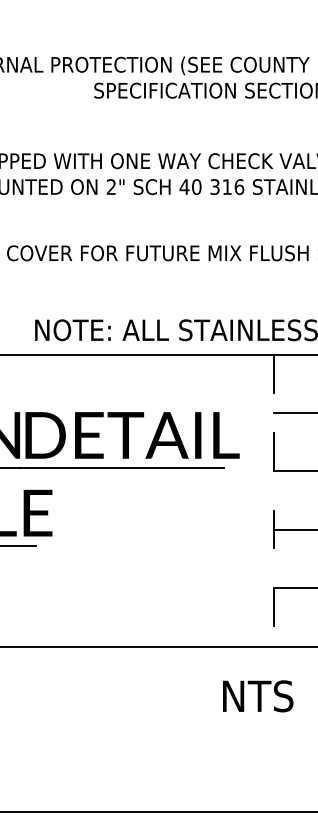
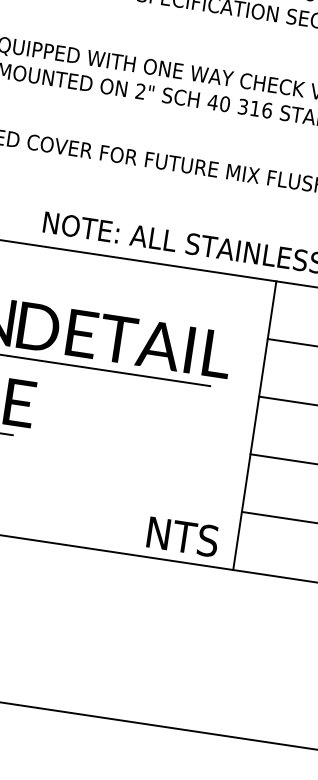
line: (273, 500) -> (254, 425), dashed -> solid
text: (258, 696) -> (183, 537), moved

